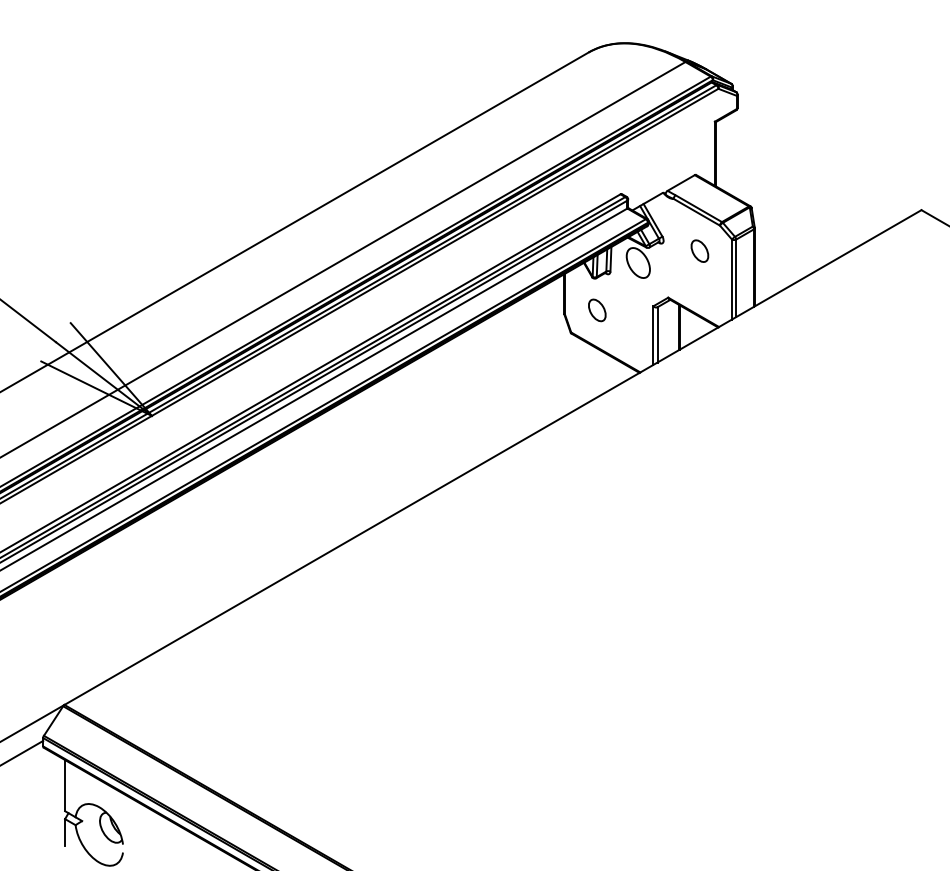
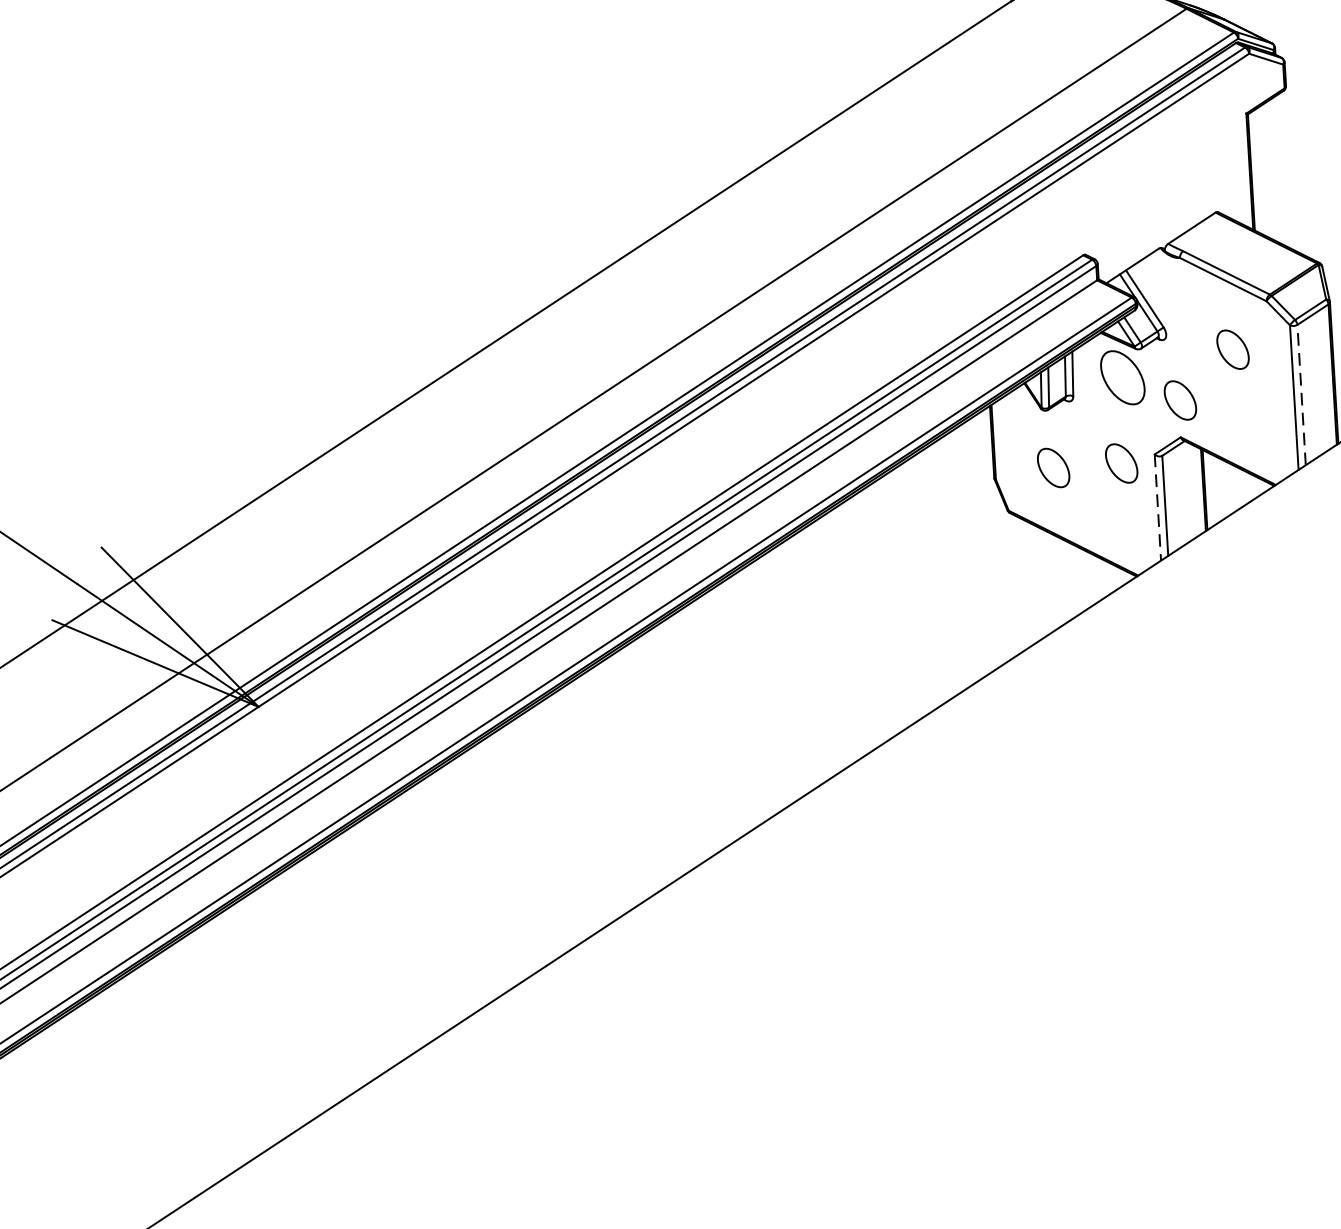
part: (669, 277) -> (1180, 400), added
line: (736, 278) -> (1302, 395), solid -> dashed
part: (634, 309) -> (1120, 462), added
line: (653, 336) -> (1158, 509), solid -> dashed

